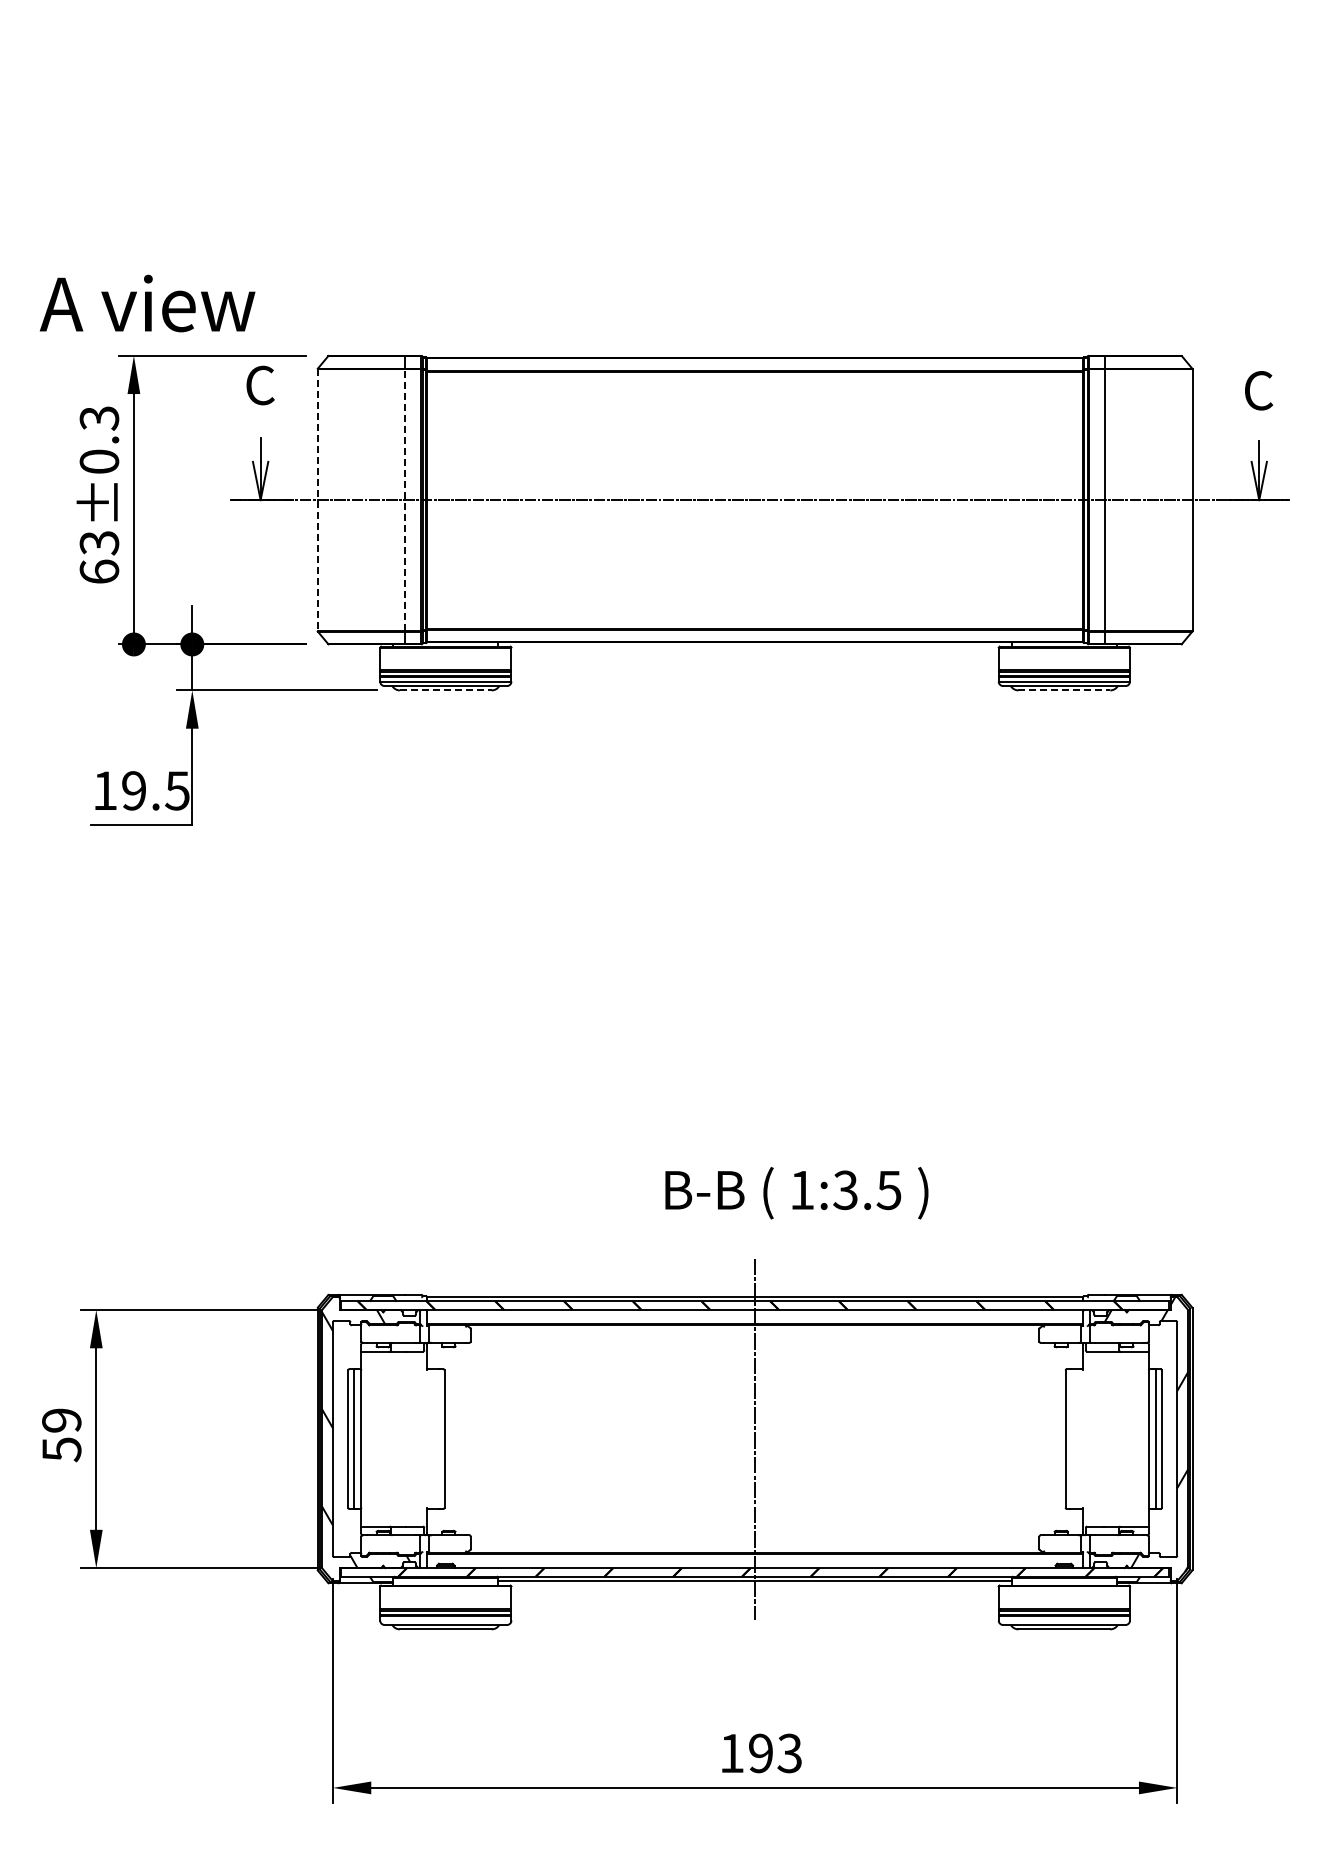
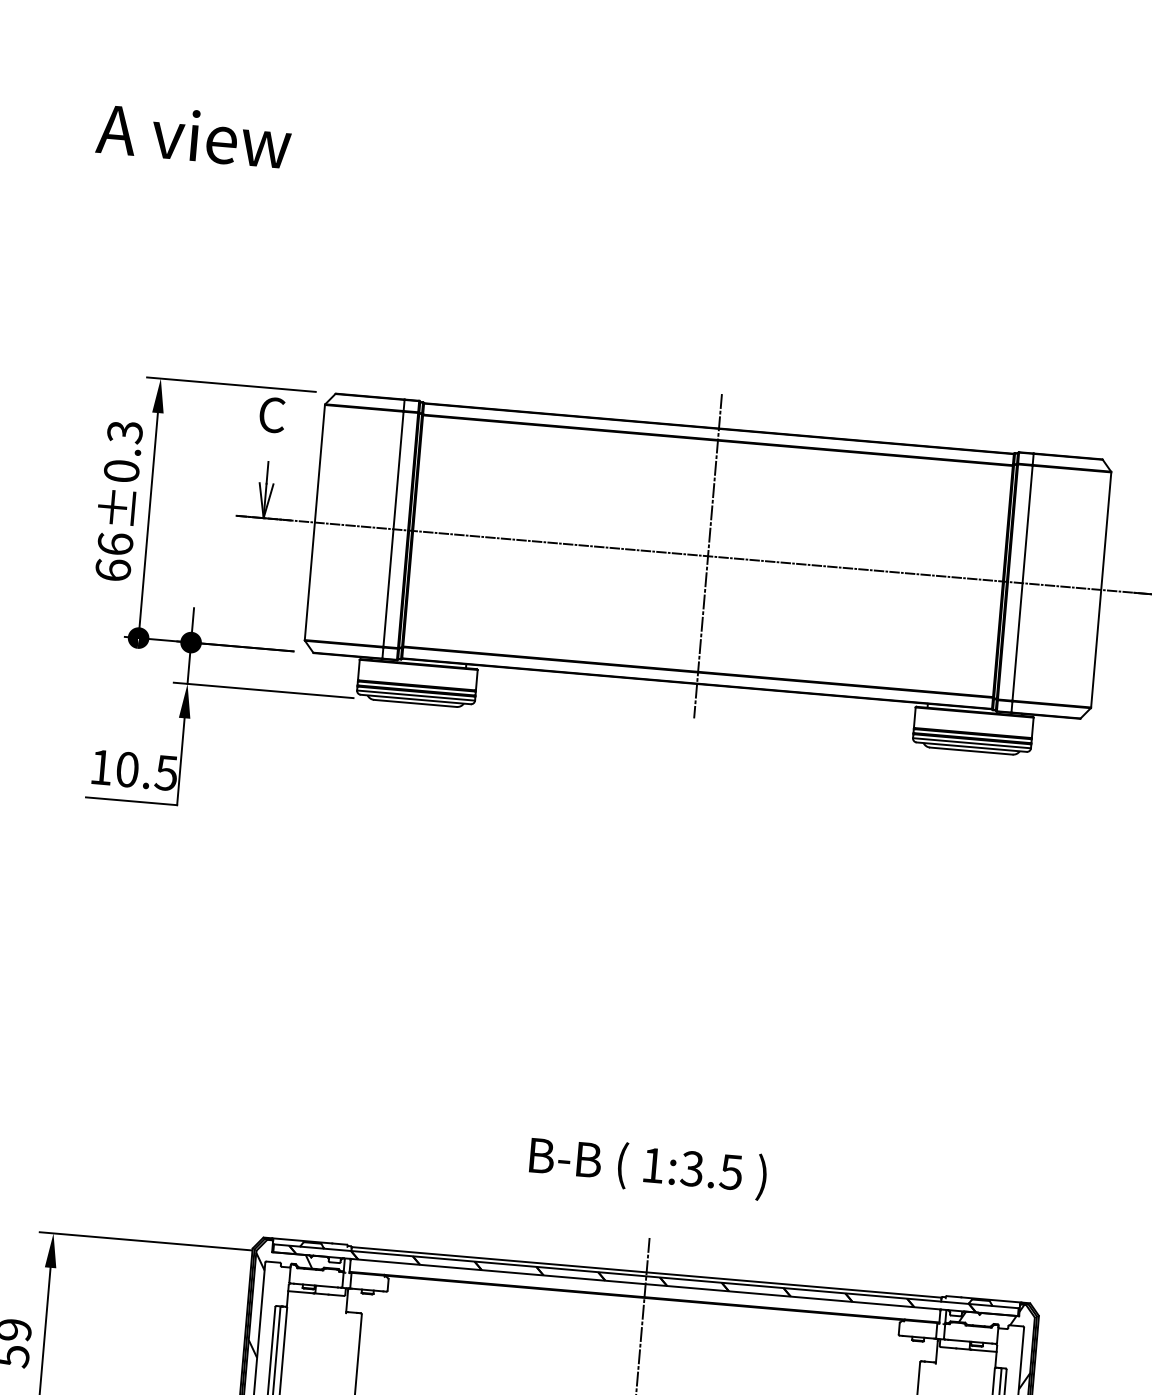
text: (147, 303) -> (193, 135), moved
line: (755, 499) -> (708, 555), added
line: (317, 500) -> (314, 522), dashed -> solid
line: (405, 500) -> (393, 529), dashed -> solid
text: (99, 542) -> (115, 543), 63±0.3 -> 66±0.3
line: (445, 690) -> (415, 703), dashed -> solid
line: (1064, 690) -> (971, 751), dashed -> solid
text: (134, 790) -> (127, 769), 19.5 -> 10.5
text: (796, 1193) -> (647, 1167), moved

